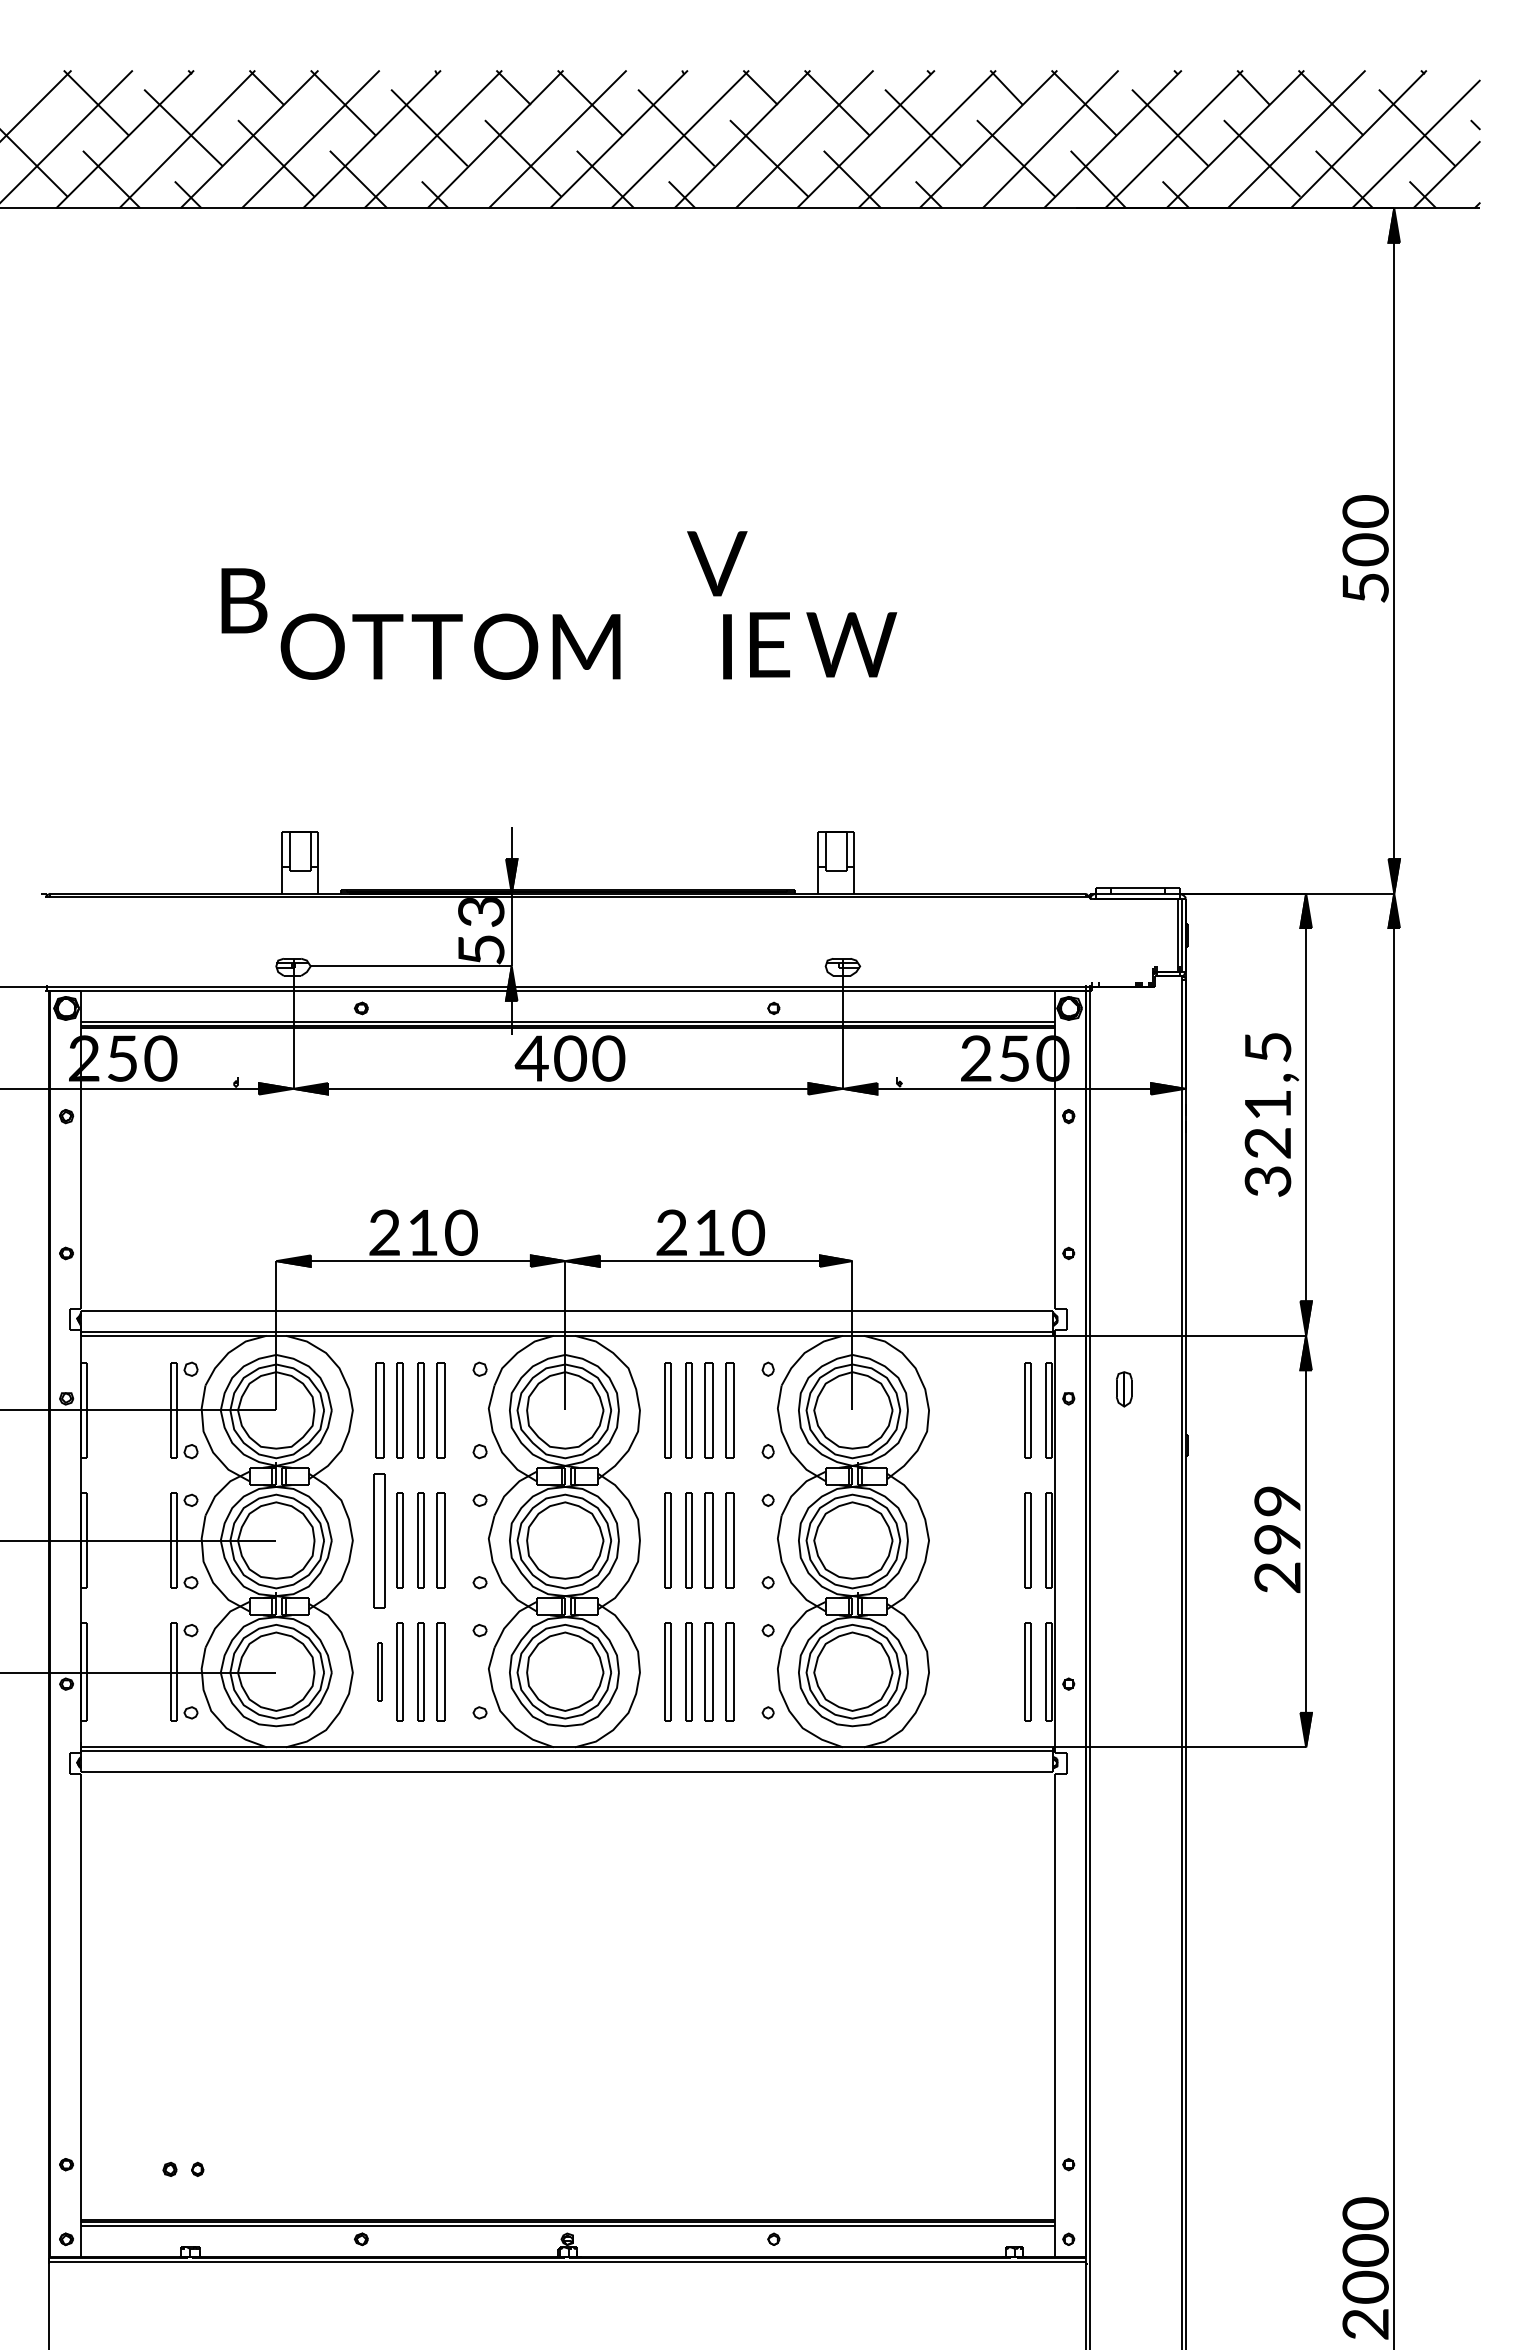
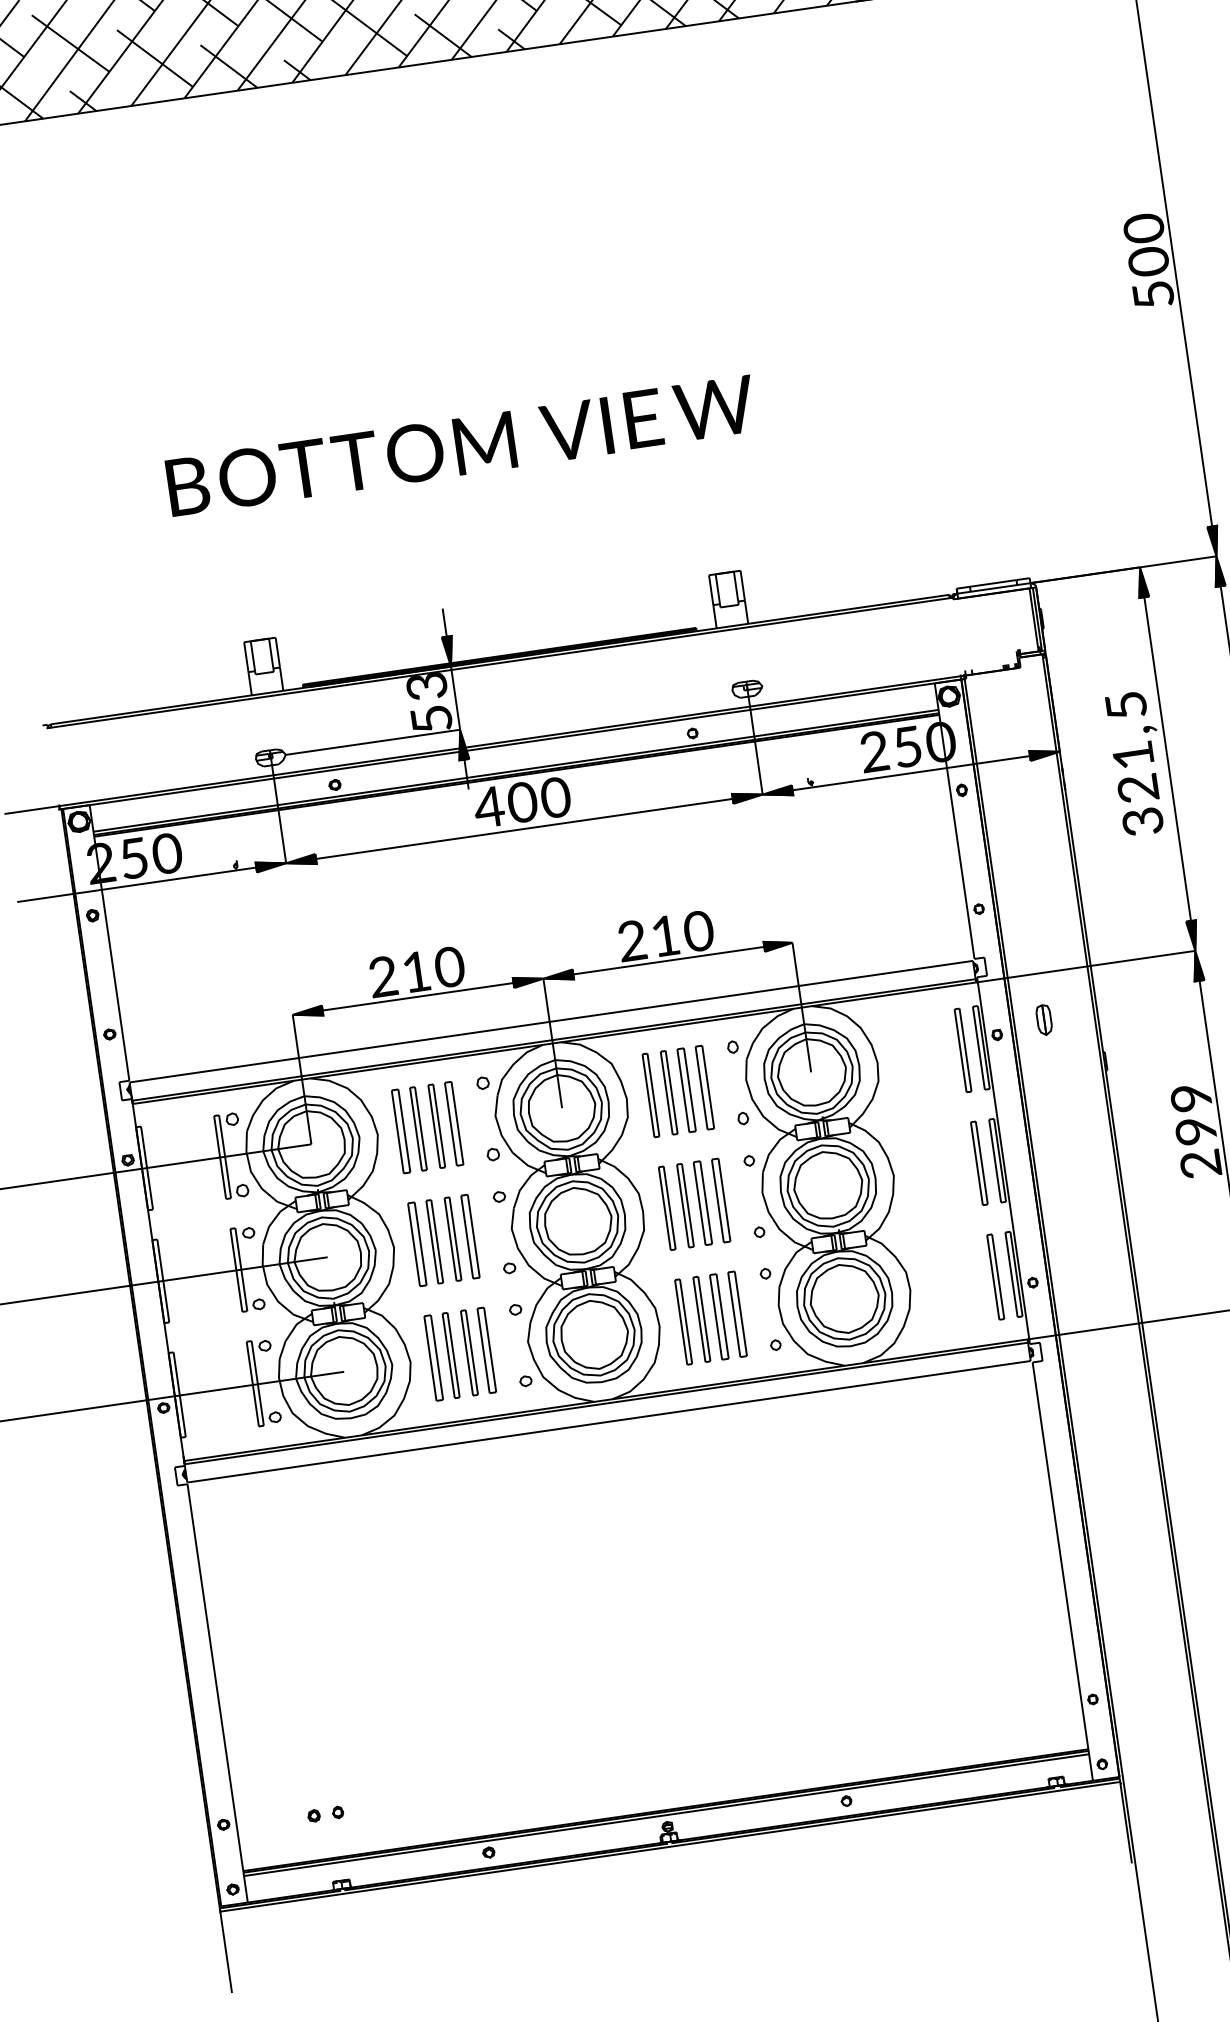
text: (717, 563) -> (568, 430), moved
text: (244, 600) -> (188, 485), moved
part: (379, 1540) -> (417, 1244), size x0.71
part: (379, 1671) -> (433, 1357), size x1.67

